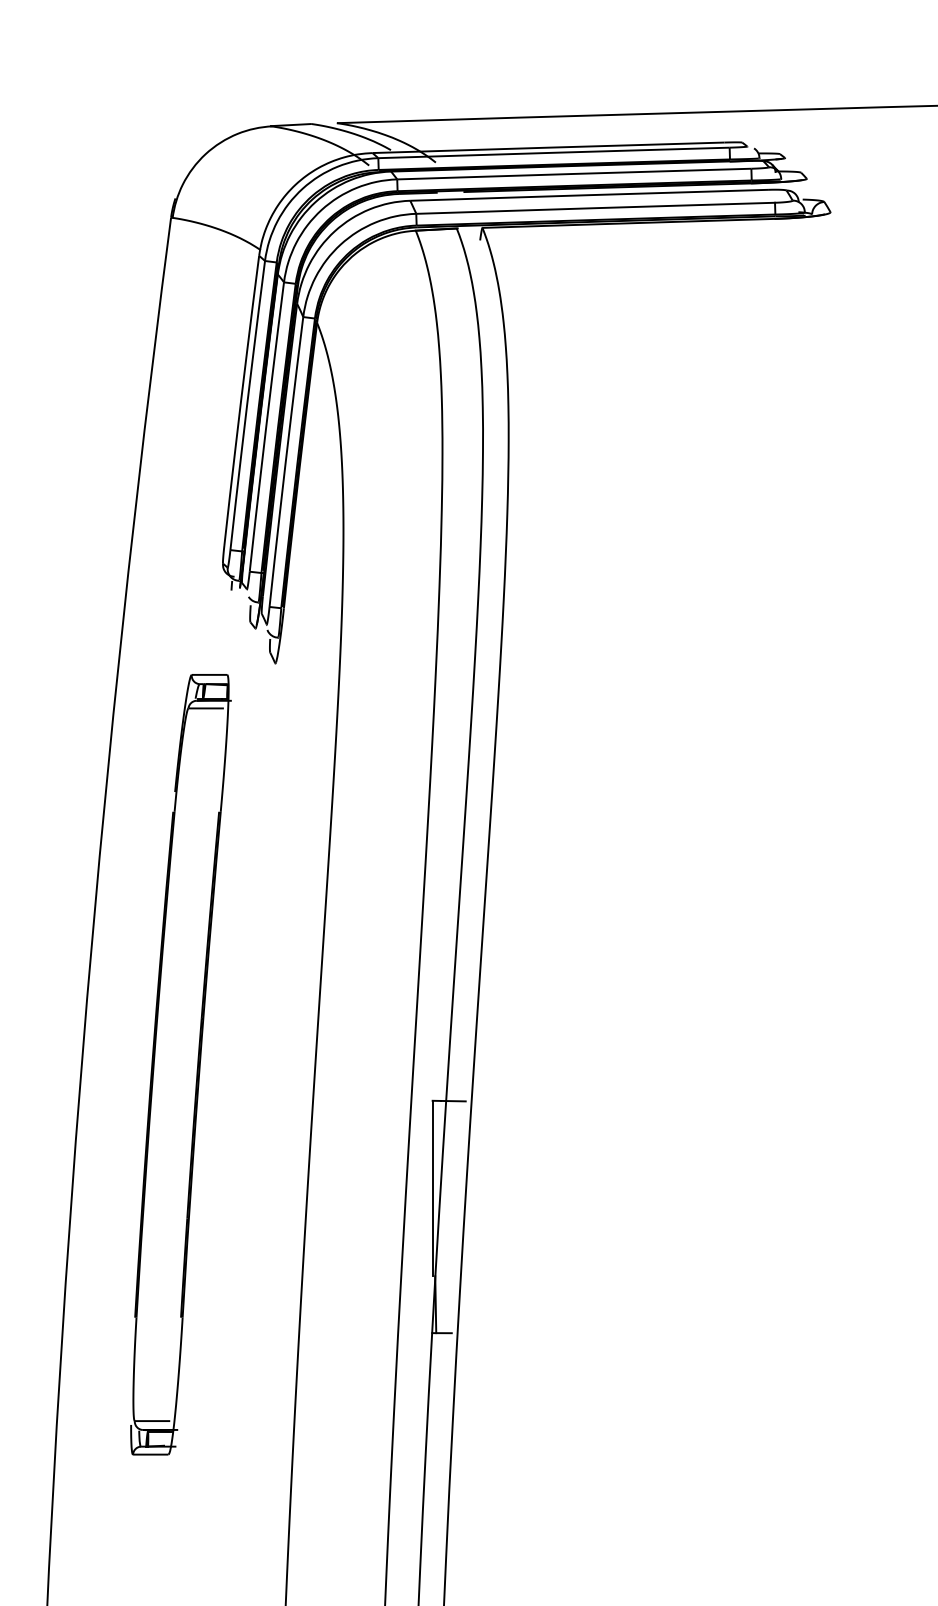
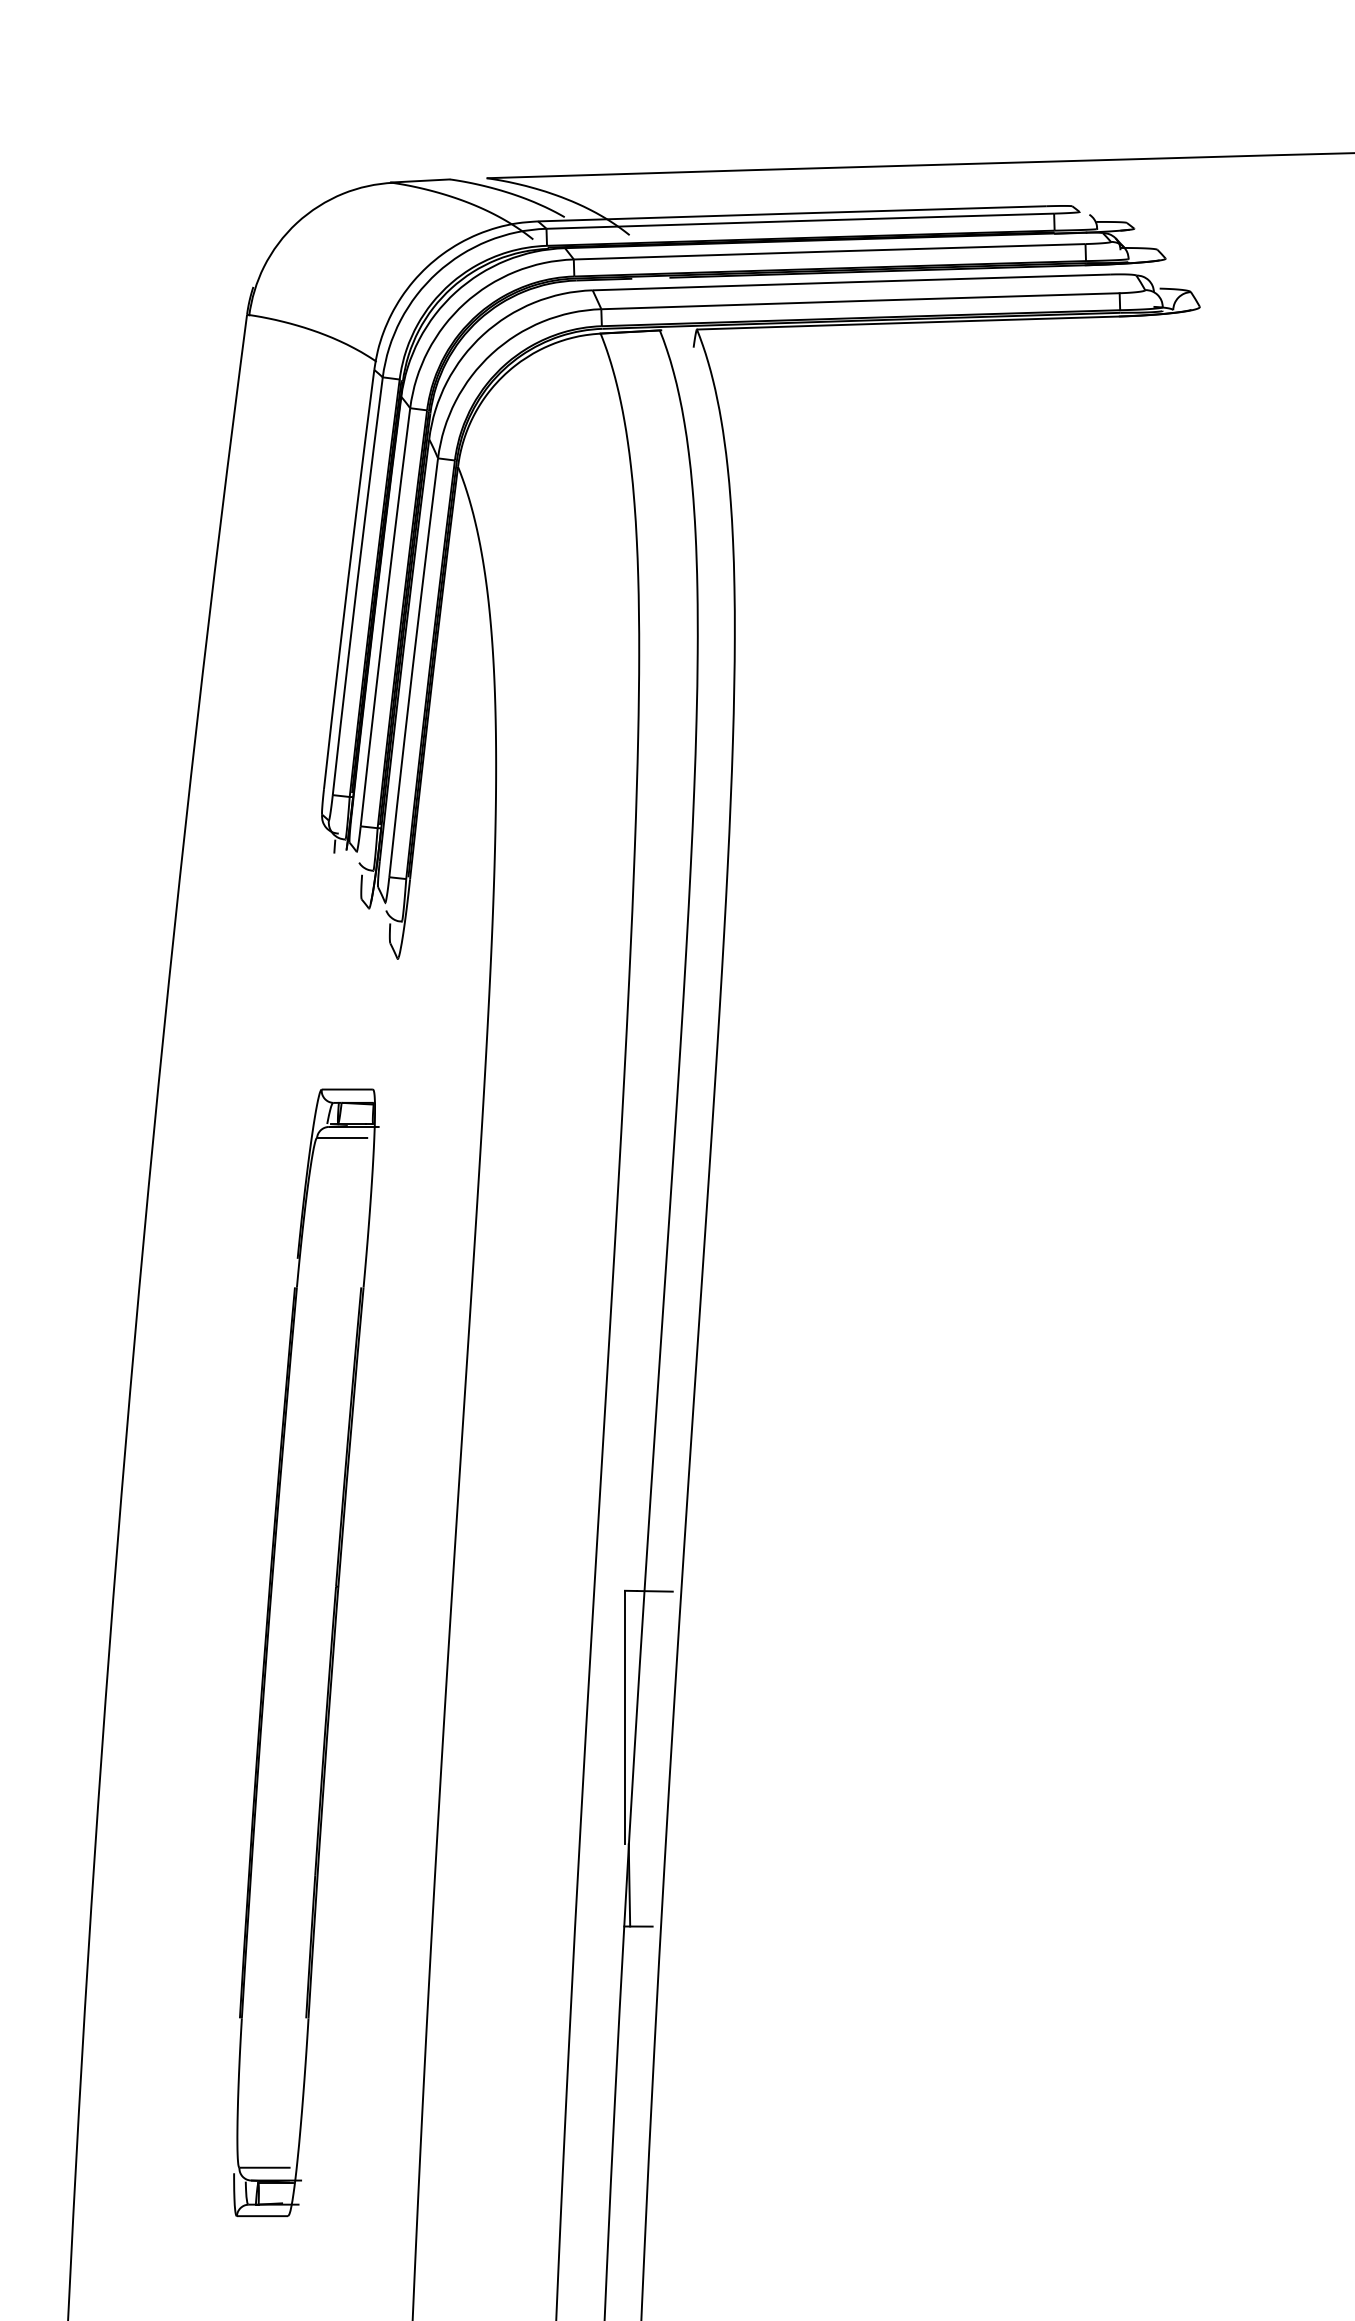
part: (180, 1064) -> (305, 1652), moved

